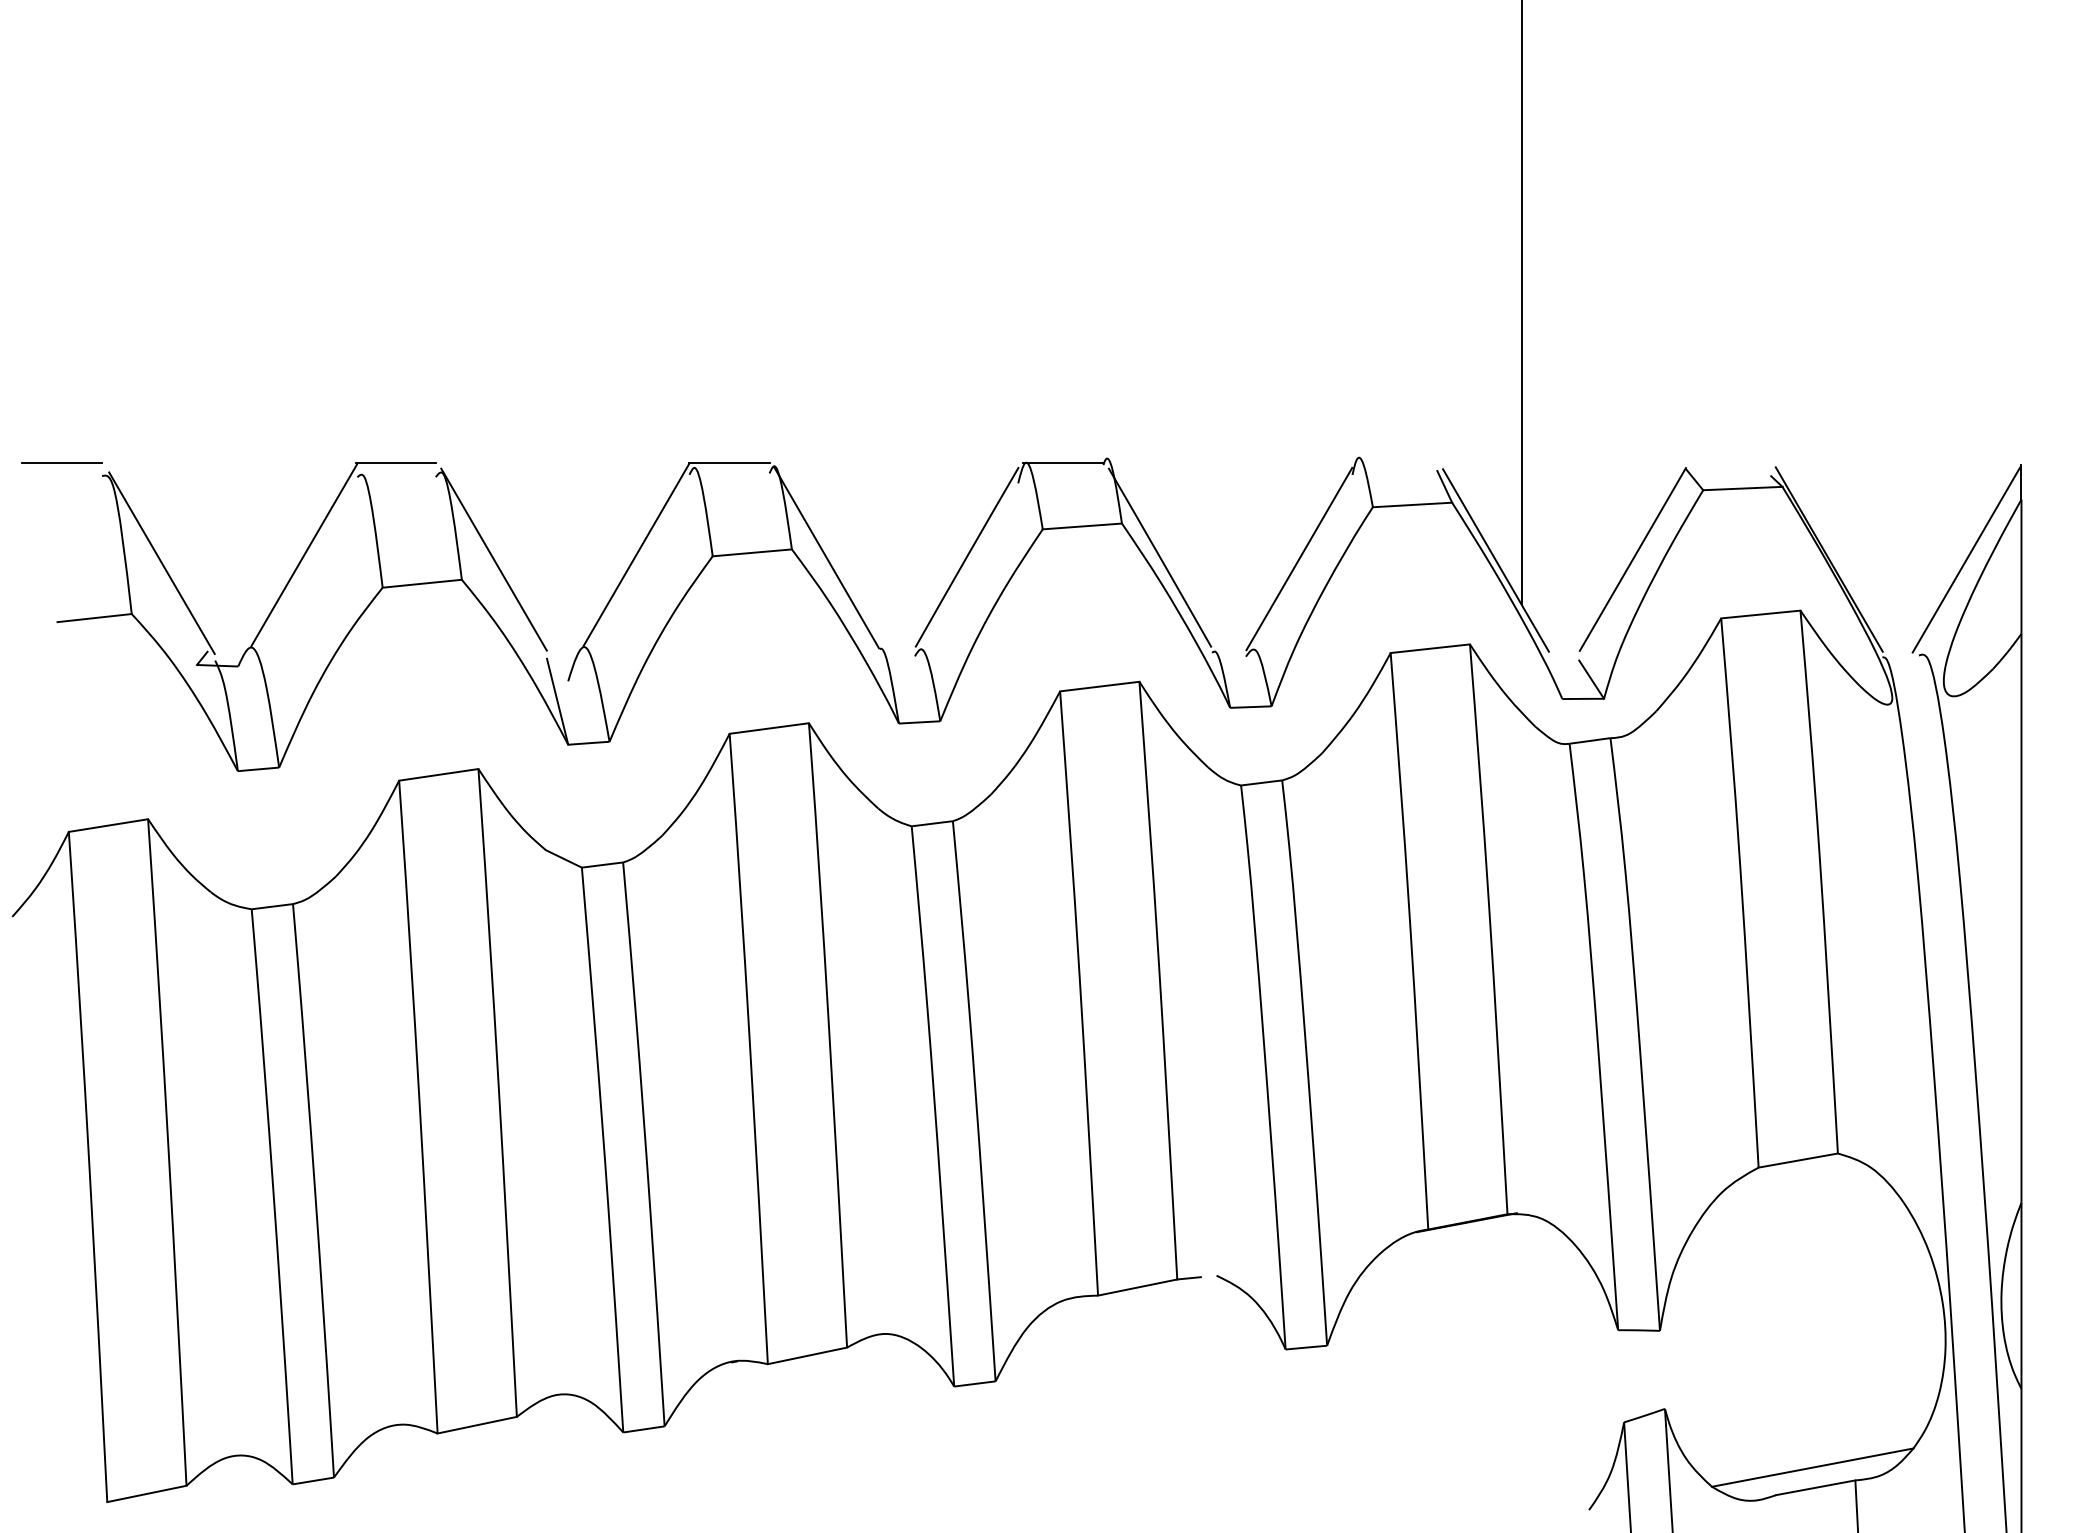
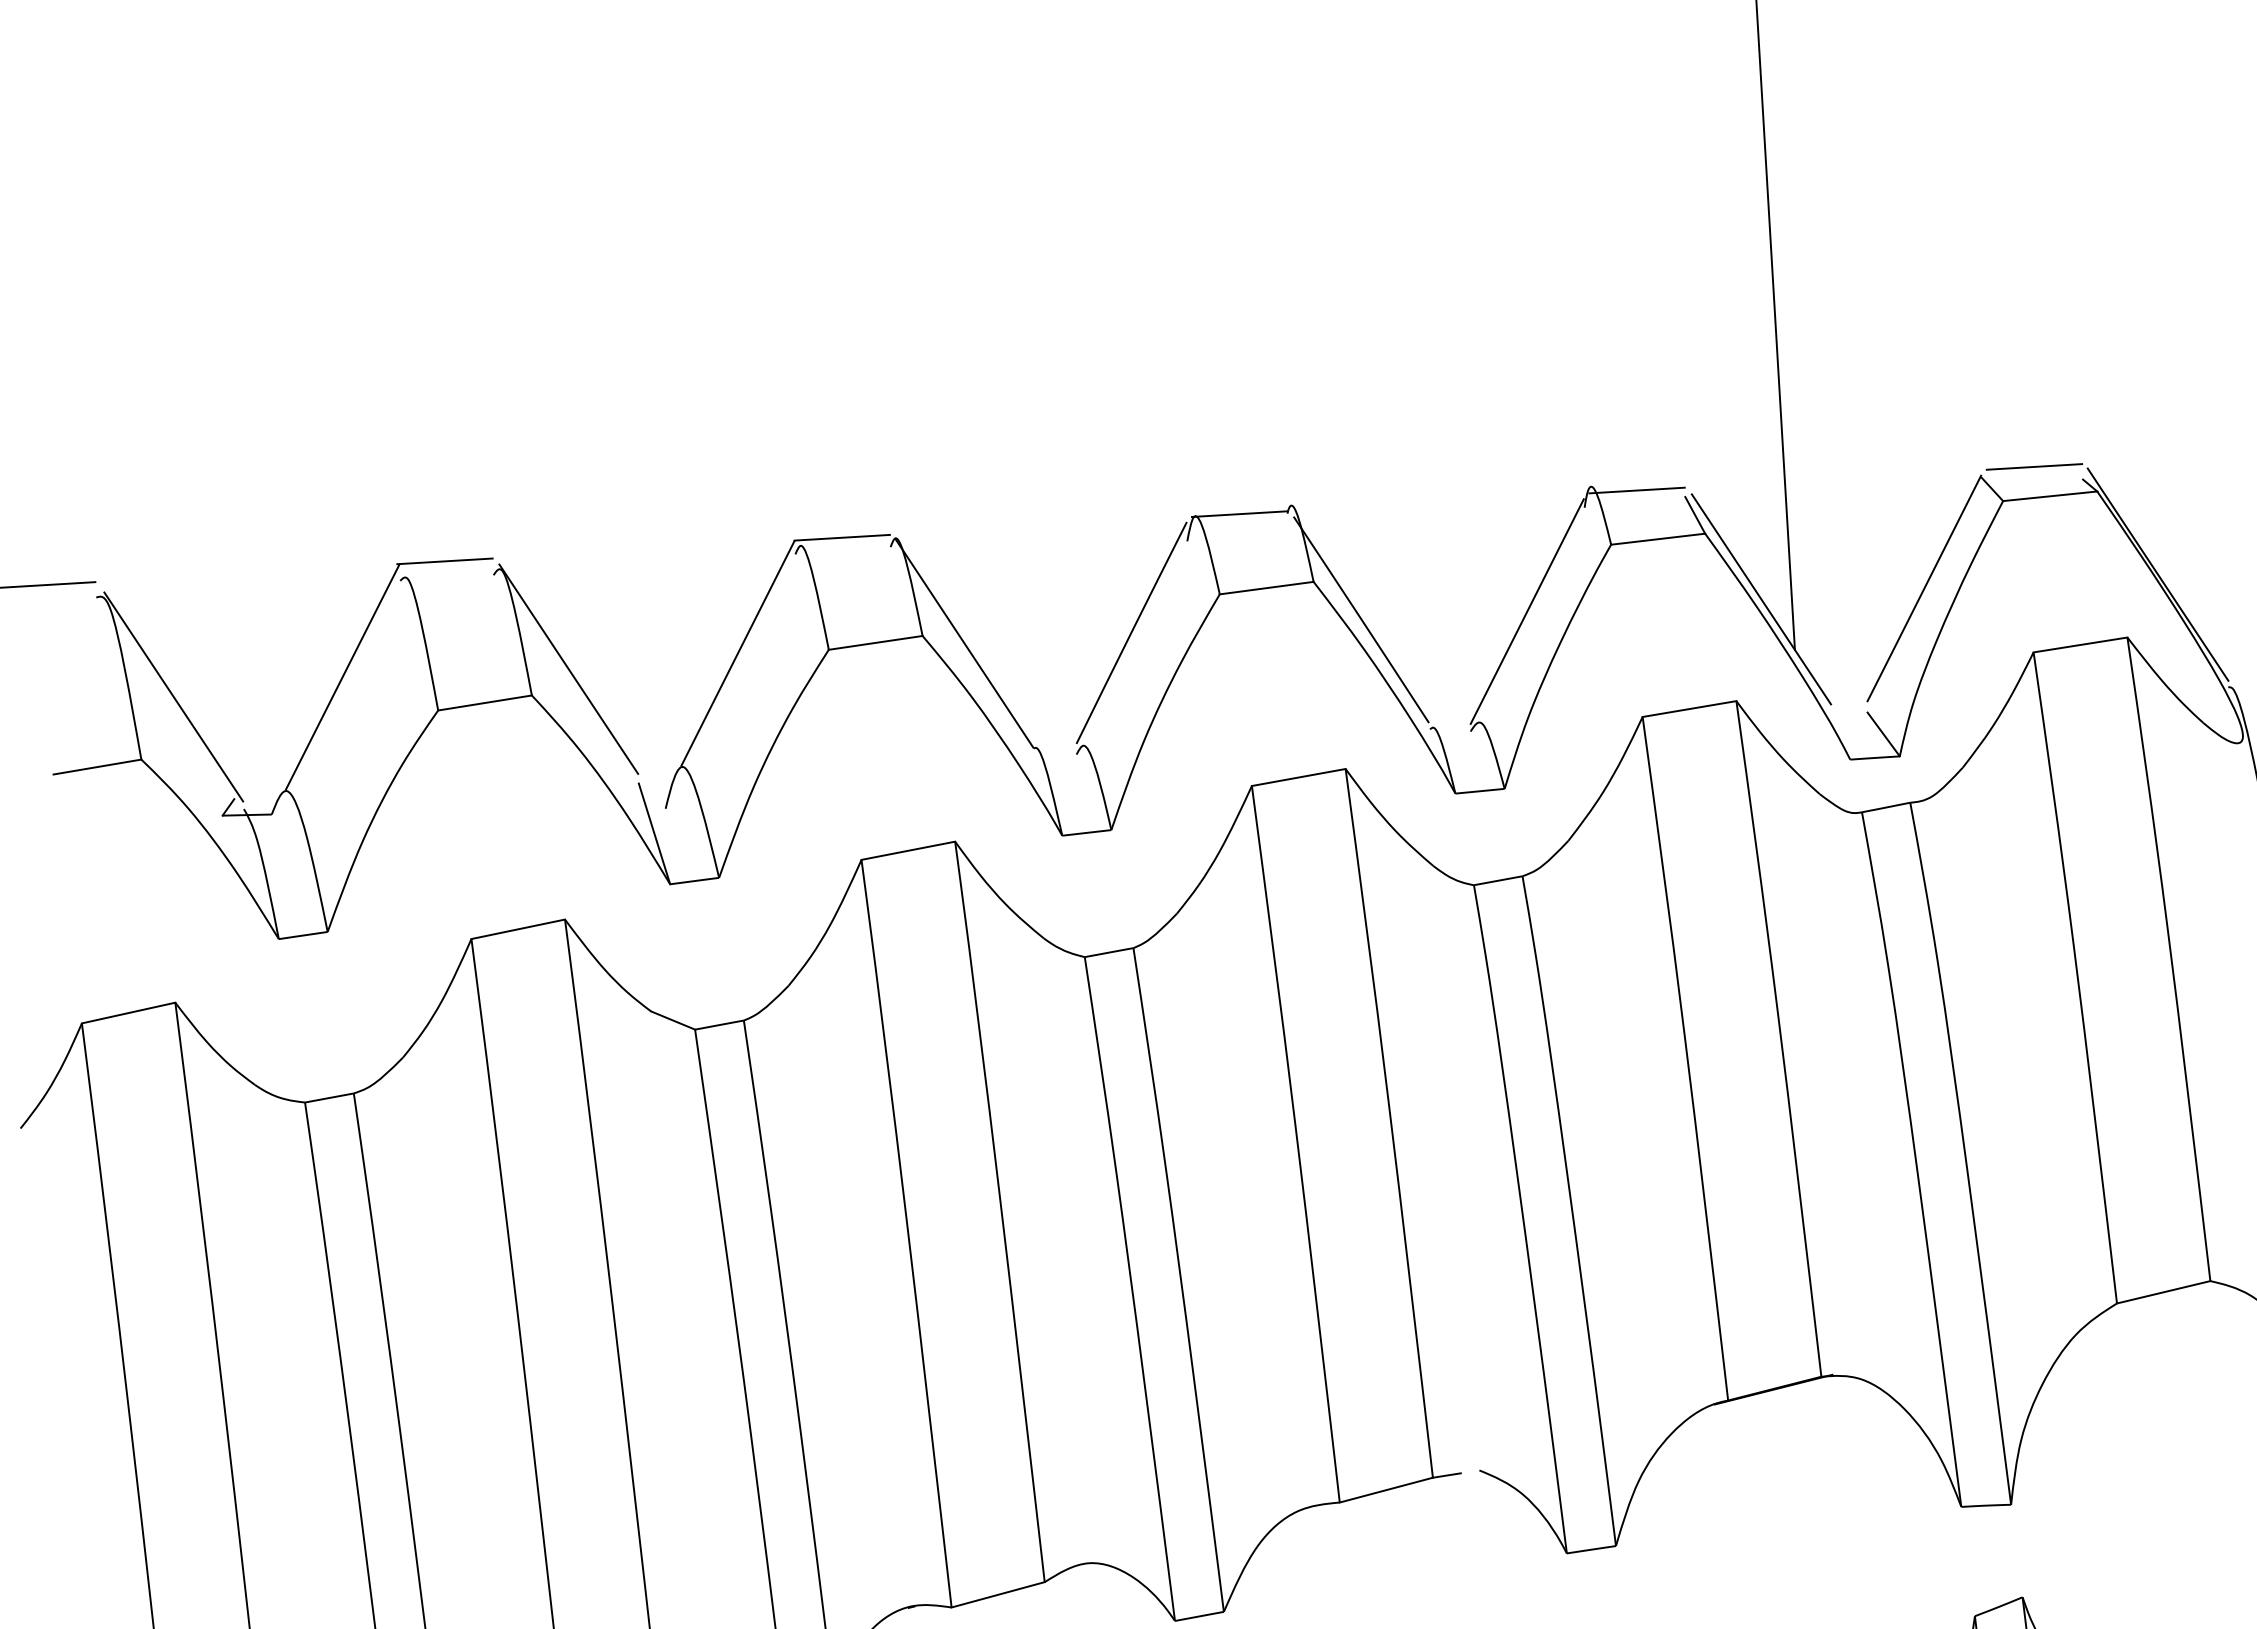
line: (1397, 463) -> (1637, 490), added
line: (1731, 463) -> (2034, 467), added

